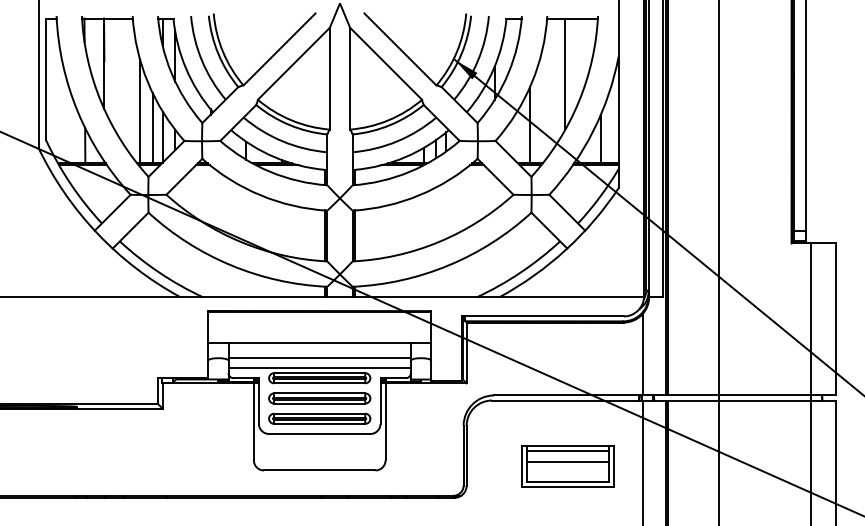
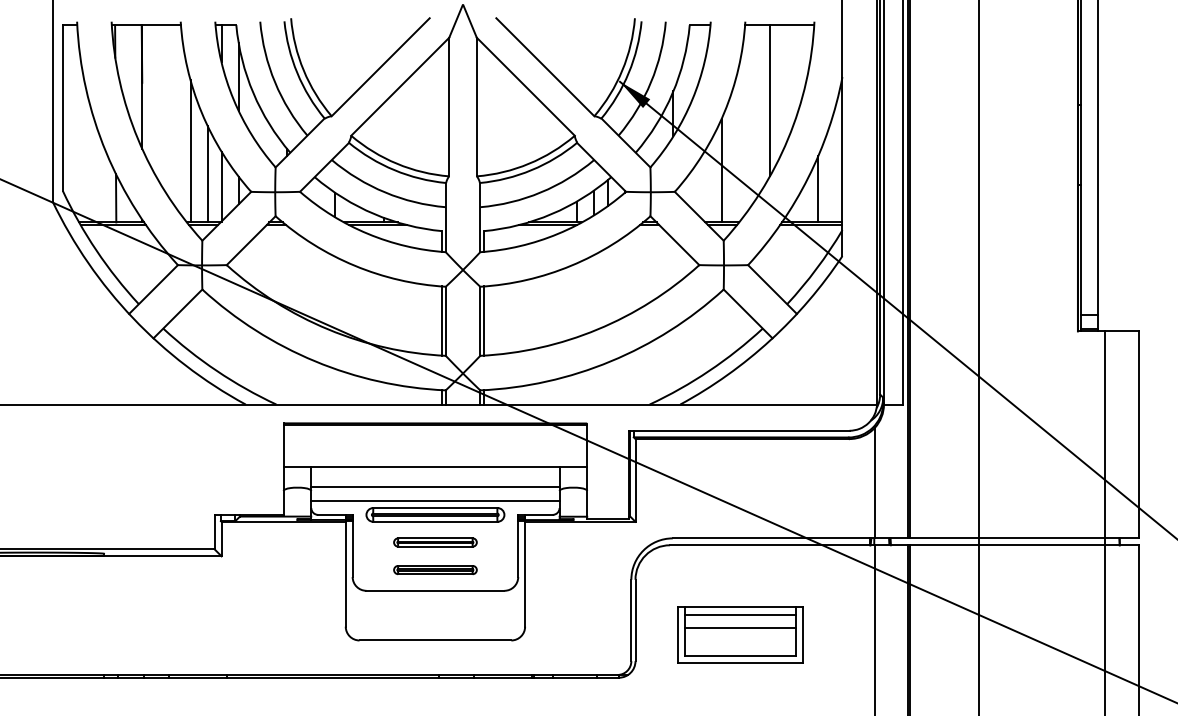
part: (319, 398) -> (435, 542), size x0.6
part: (319, 418) -> (435, 569), size x0.6
part: (567, 466) -> (740, 634), moved

